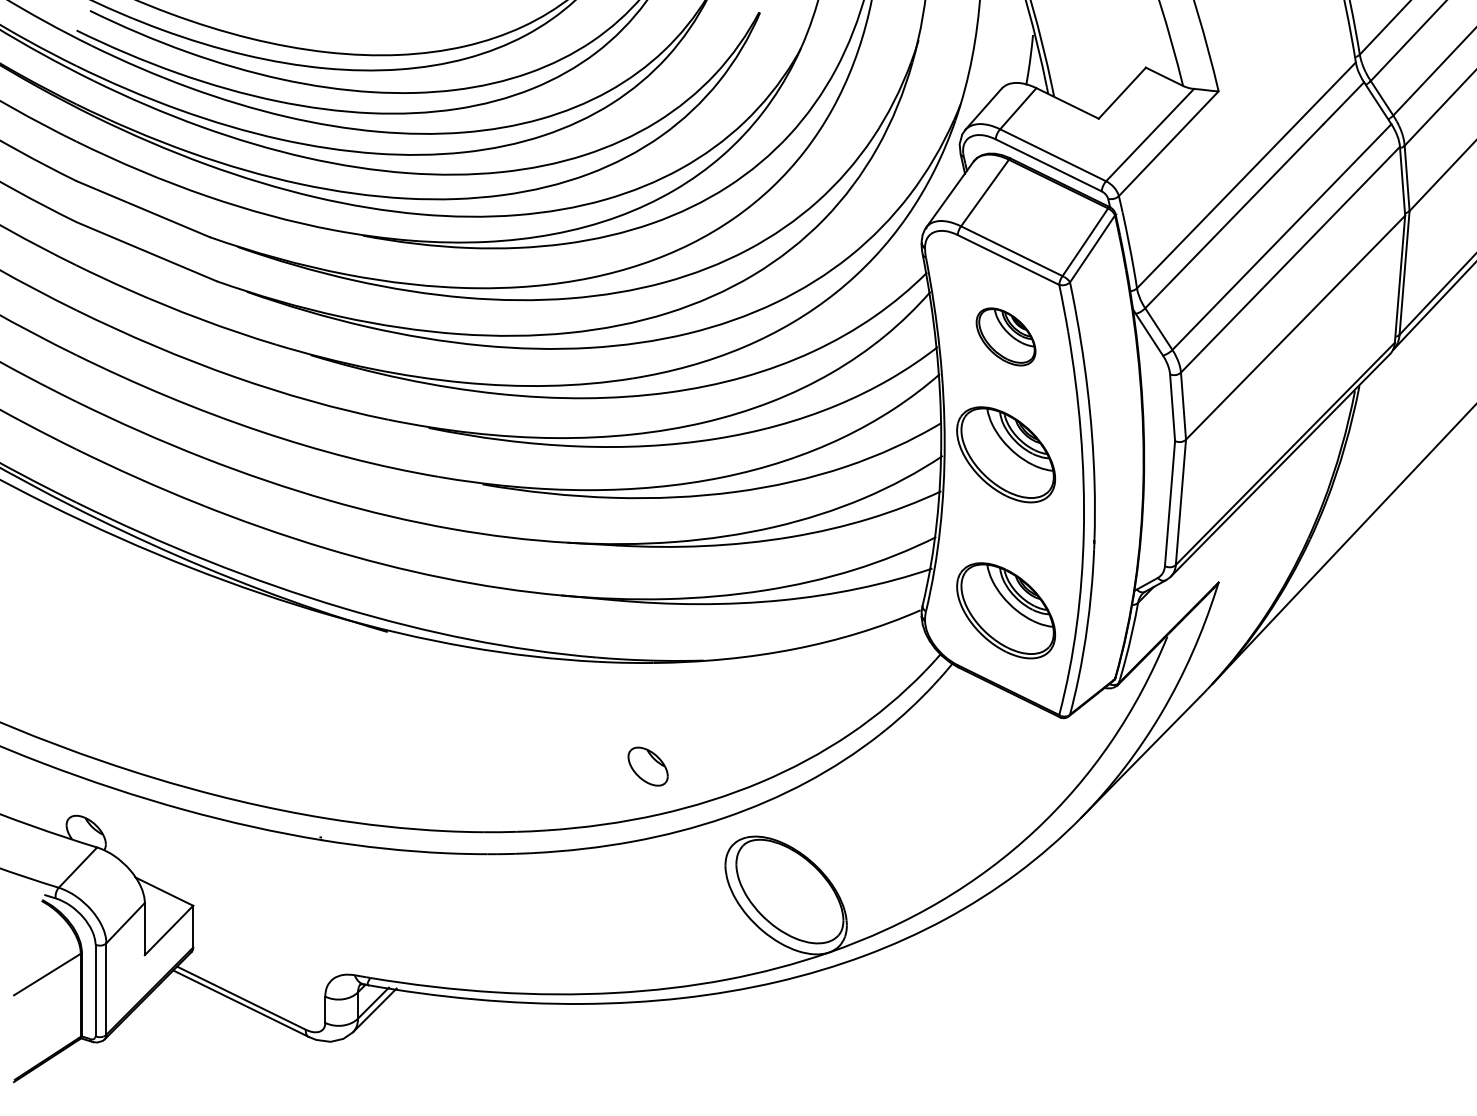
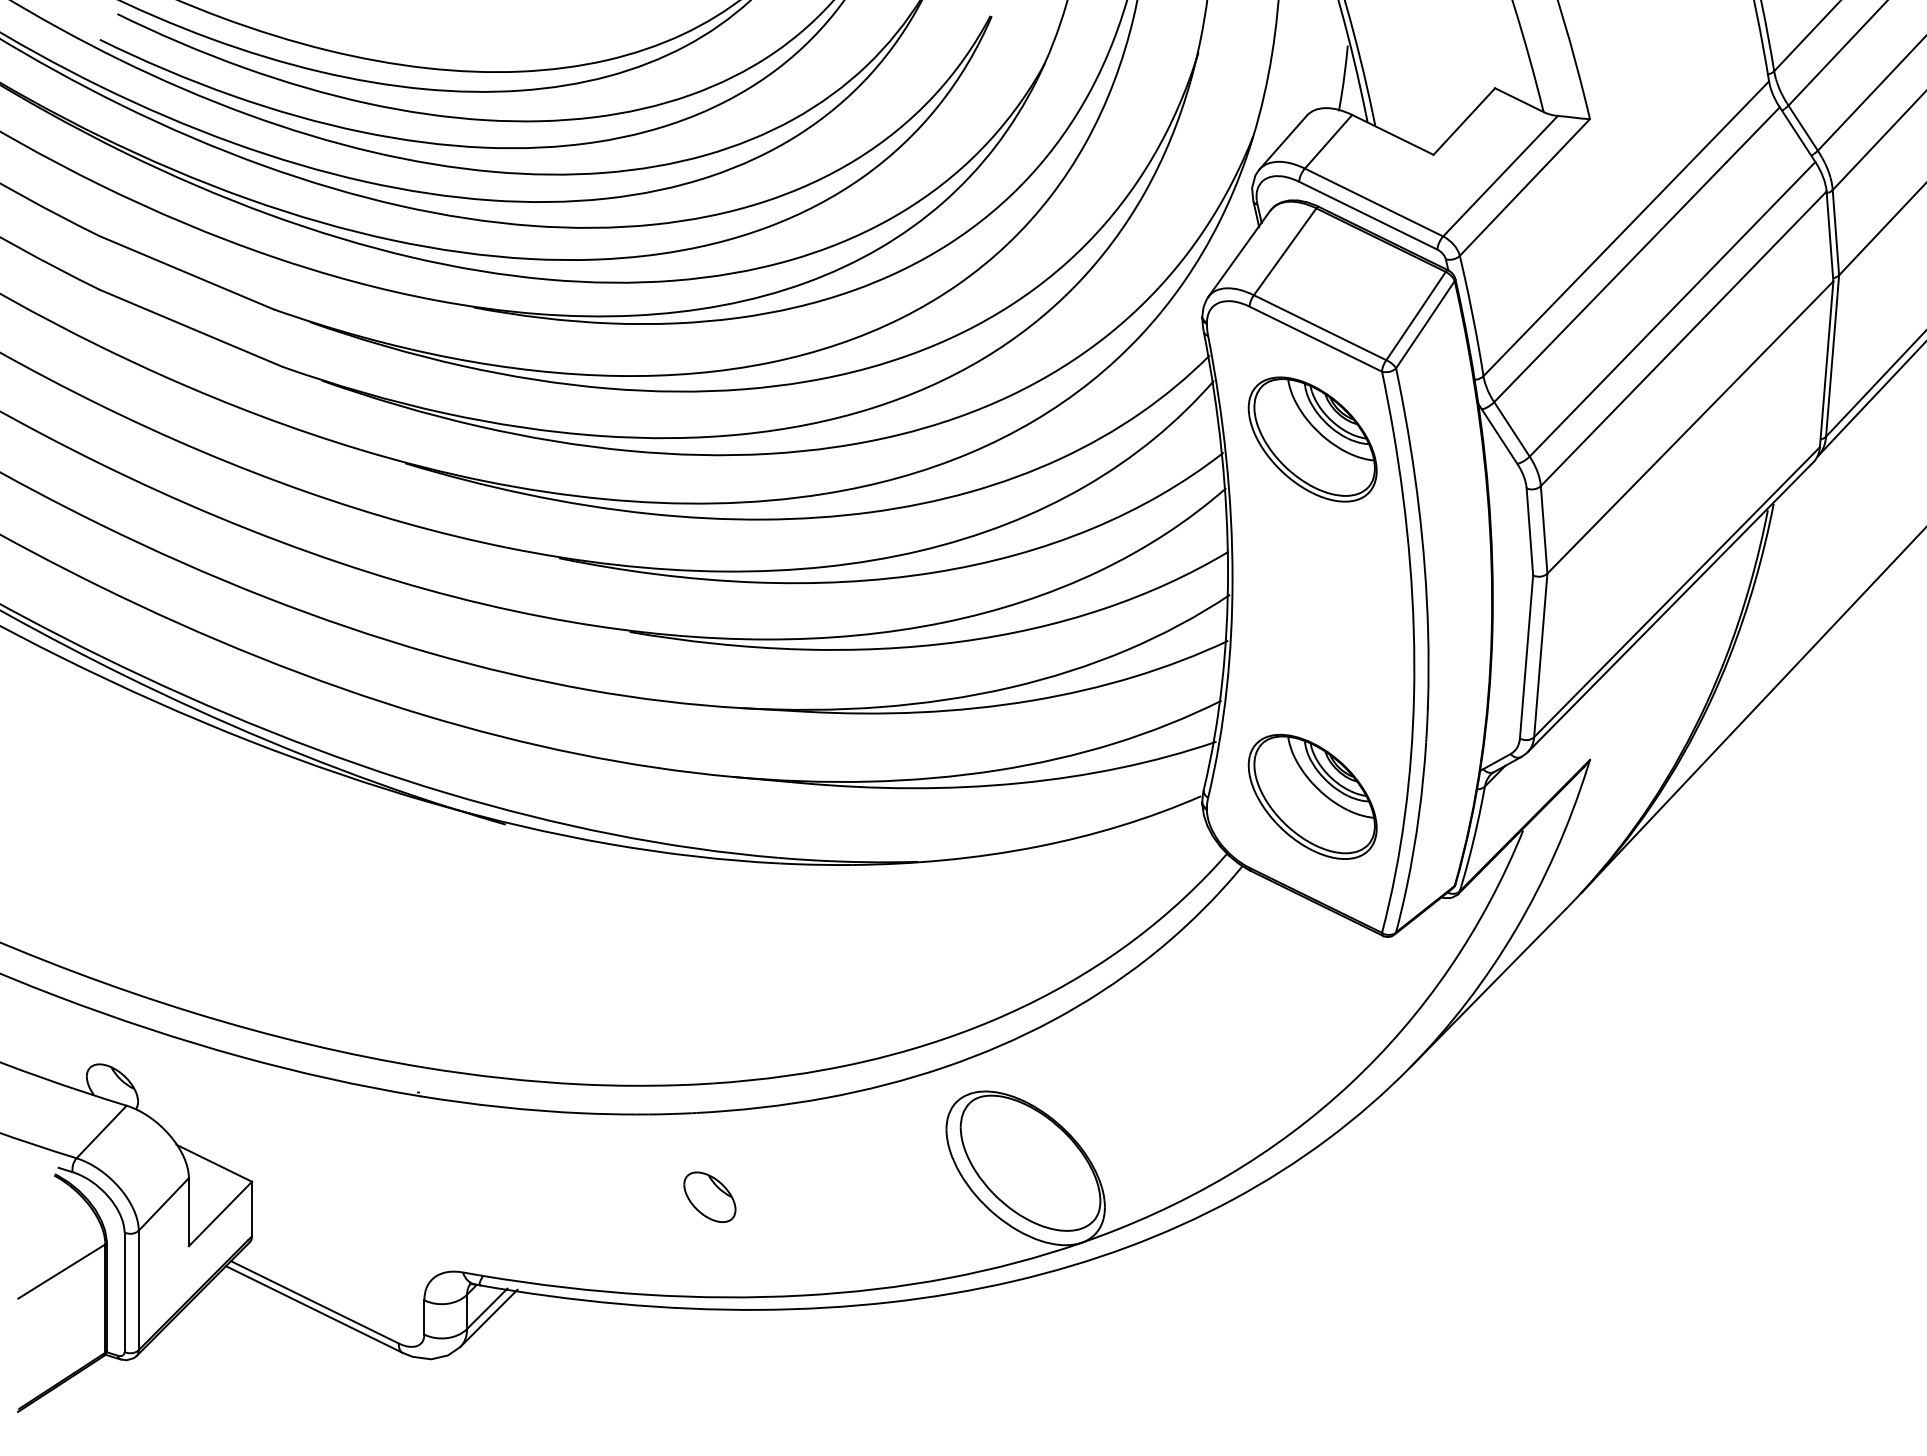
part: (1005, 336) -> (1311, 438), size x1.67
part: (1005, 454) -> (1311, 592), removed
part: (647, 766) -> (709, 1197), moved

